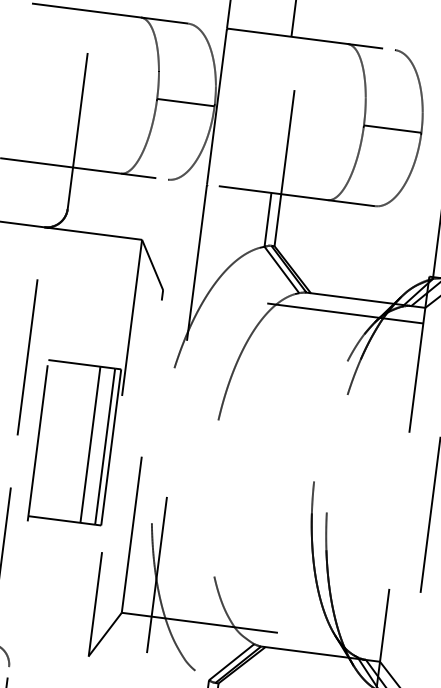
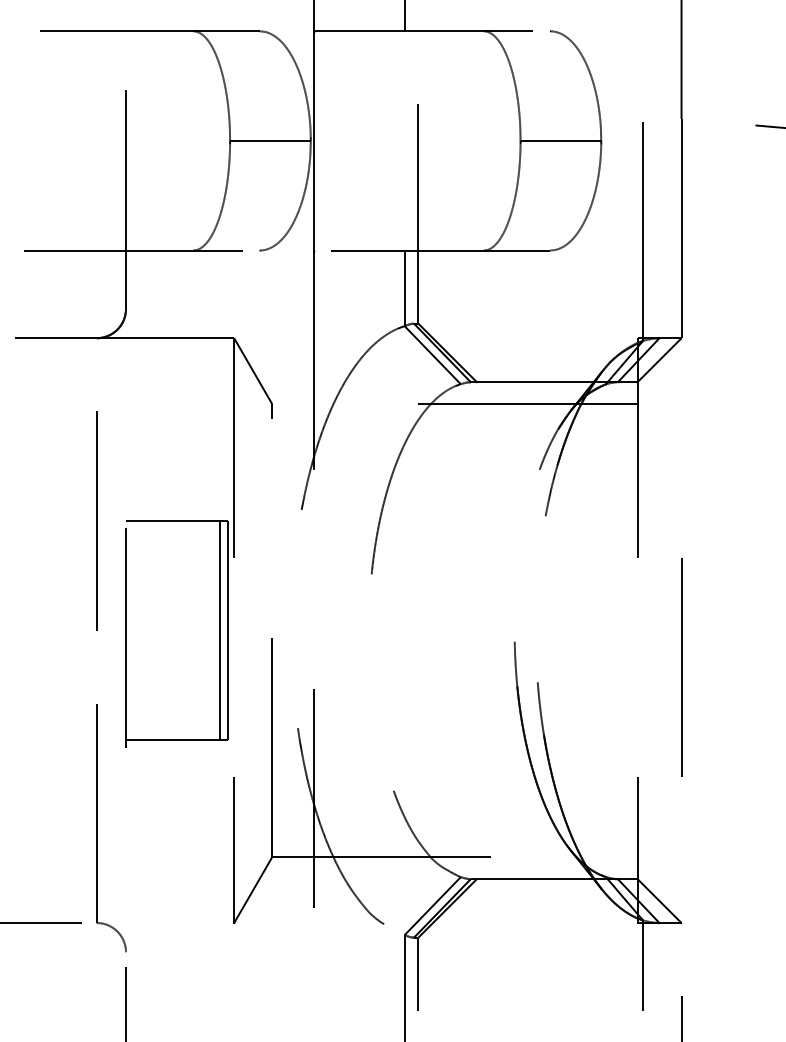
line: (90, 444) -> (199, 630), removed

